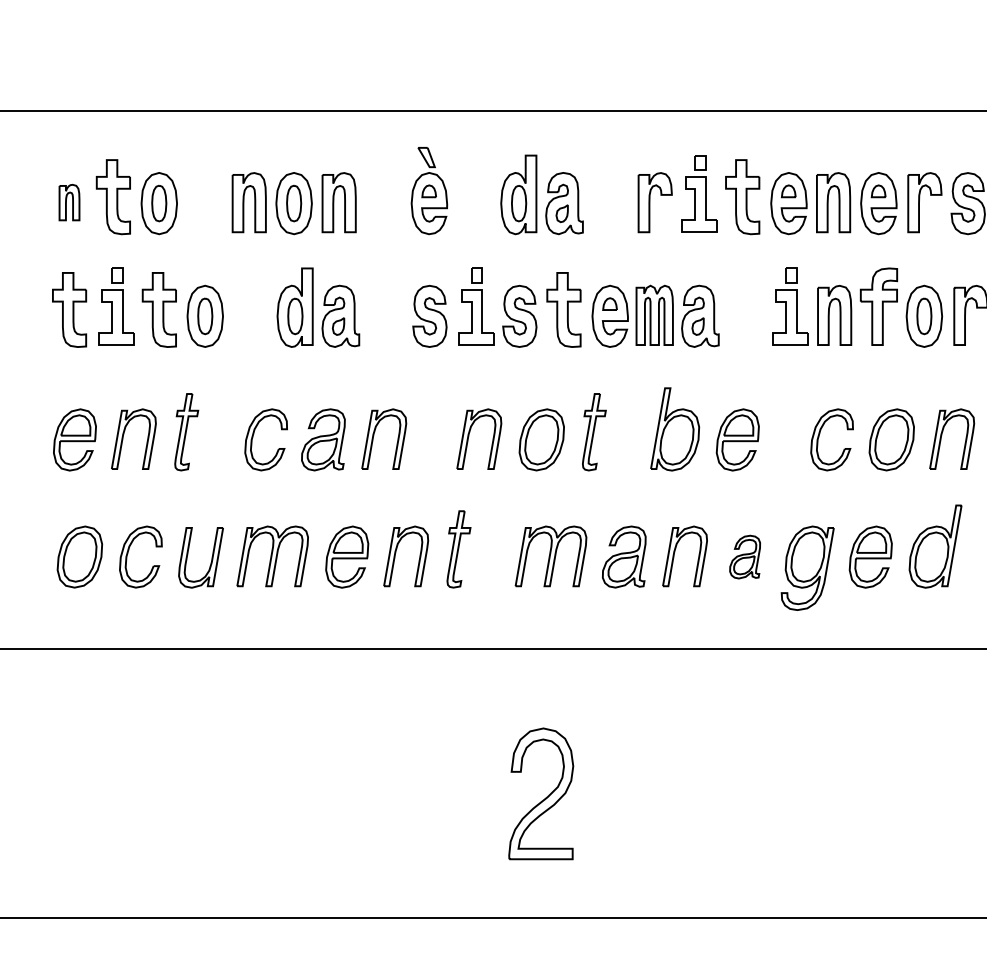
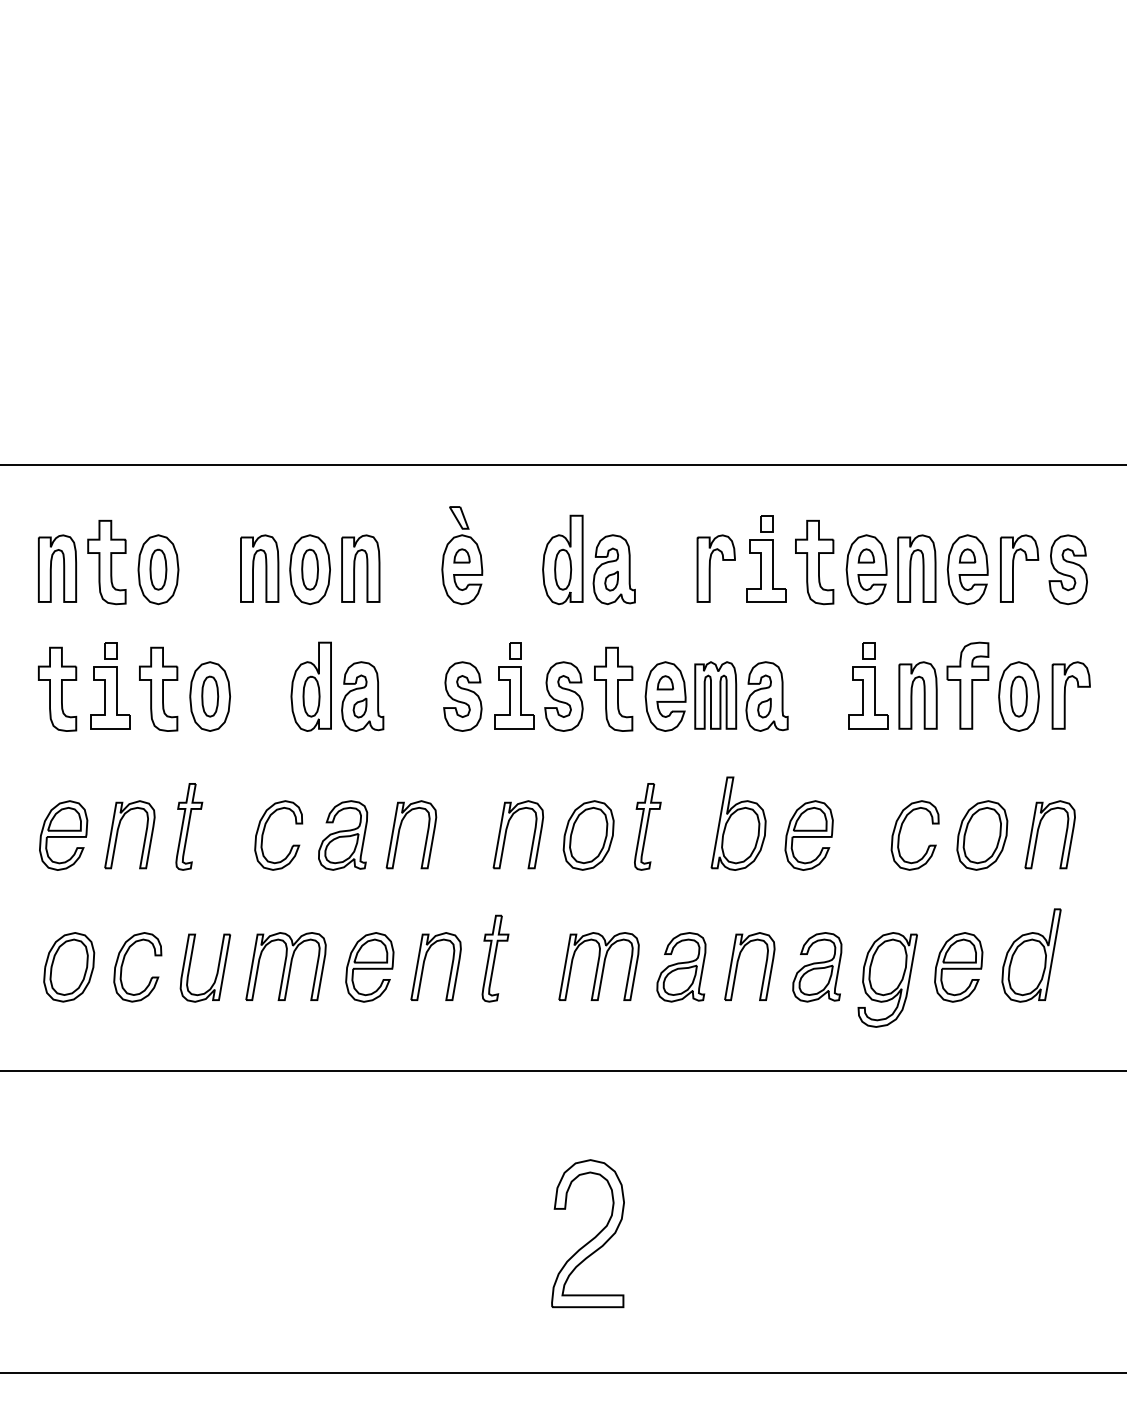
part: (69, 202) -> (57, 568), size x1.67
part: (745, 557) -> (817, 967), size x1.43

